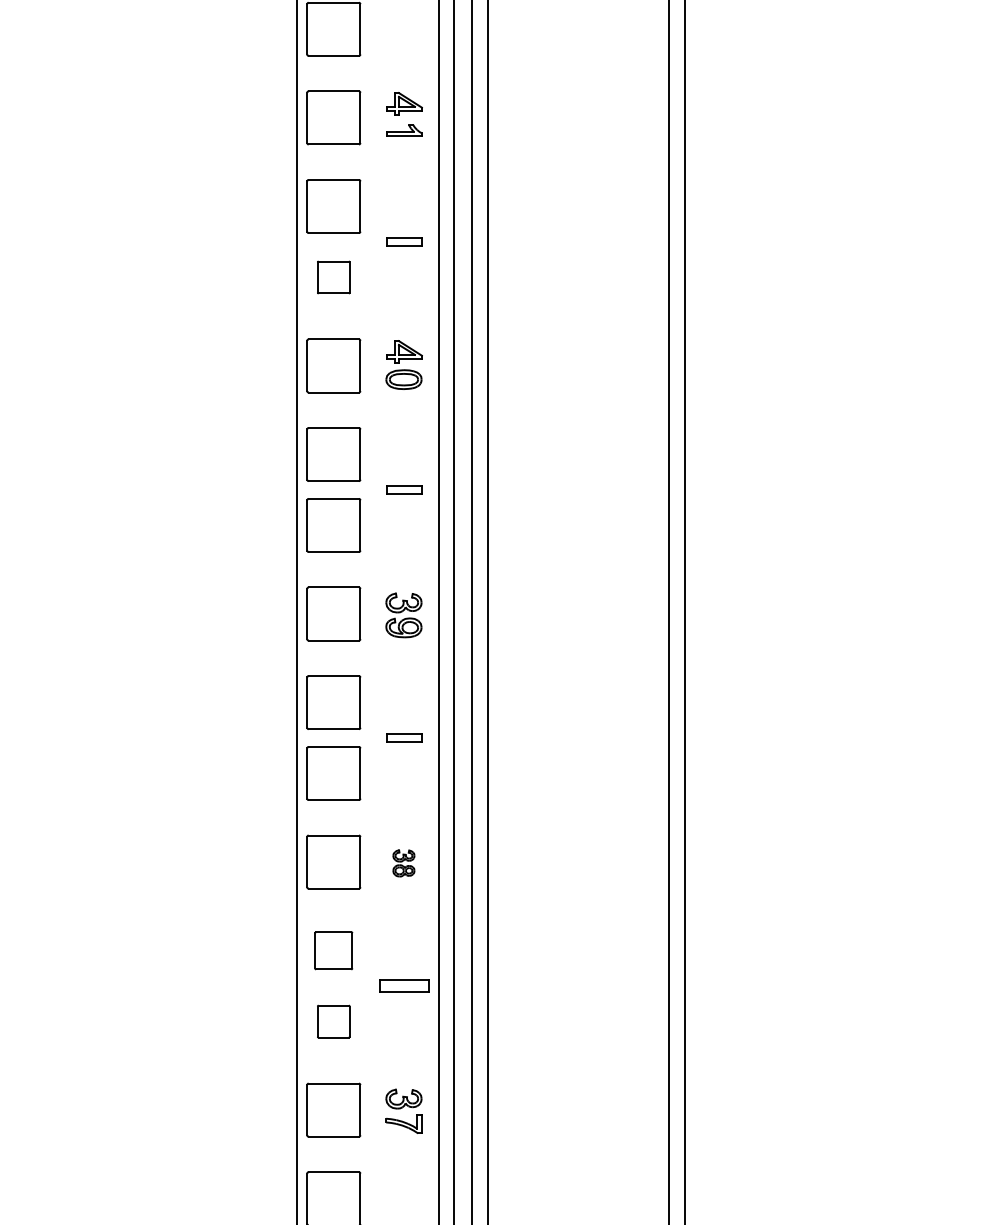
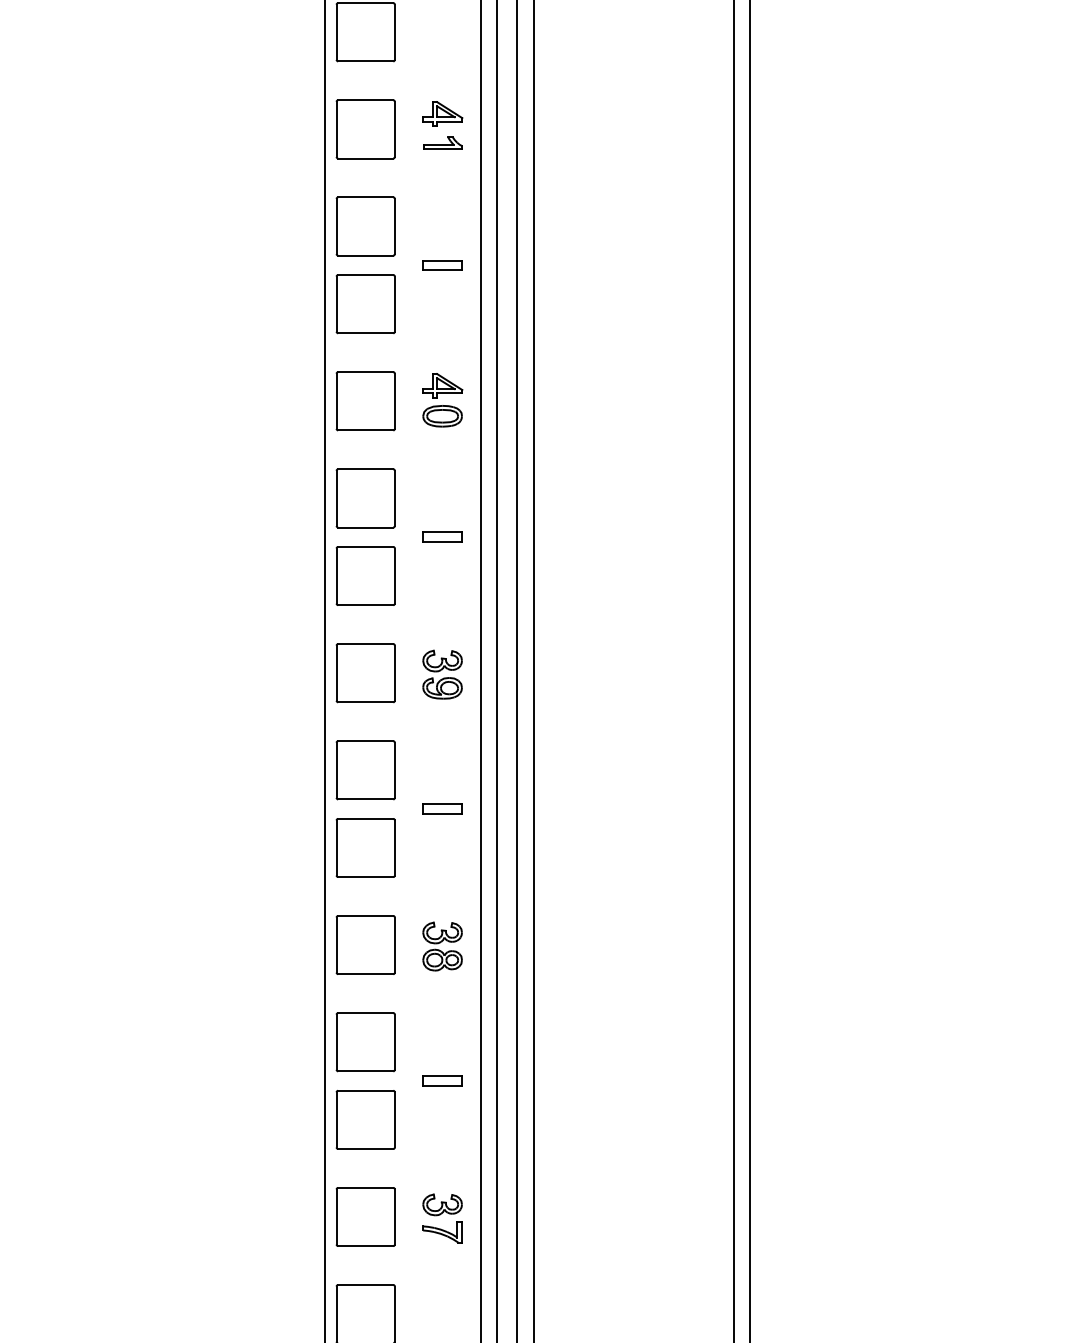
part: (333, 277) -> (365, 304), size x1.67
part: (403, 863) -> (442, 946), size x1.67
part: (333, 950) -> (365, 1042), size x1.43
part: (403, 985) -> (442, 1080), size x0.71
part: (333, 1021) -> (365, 1119), size x1.67

